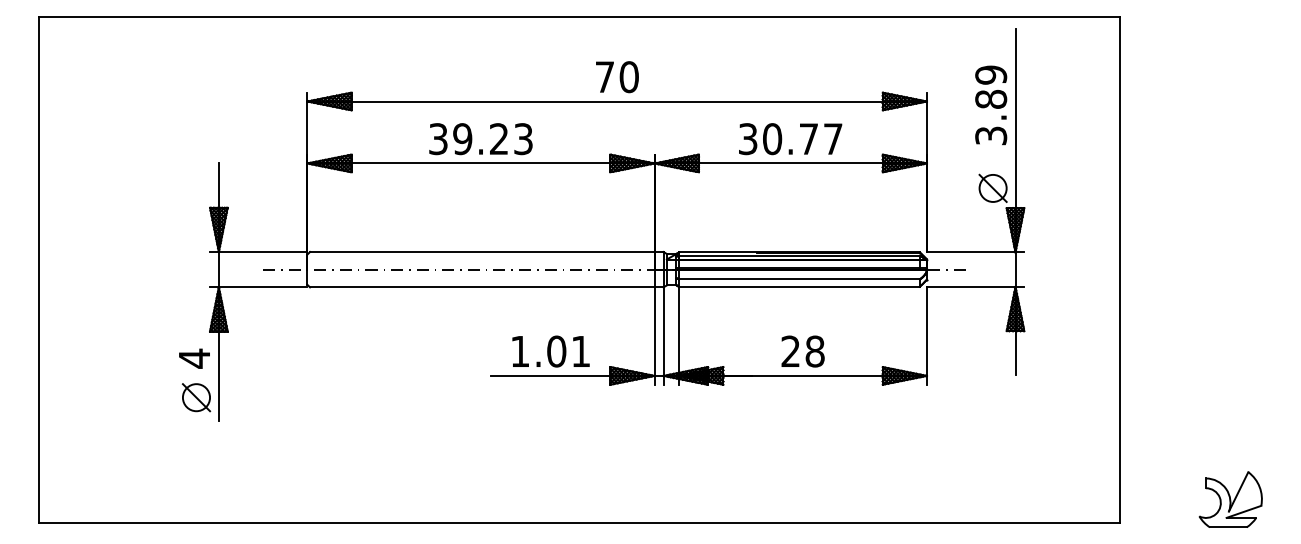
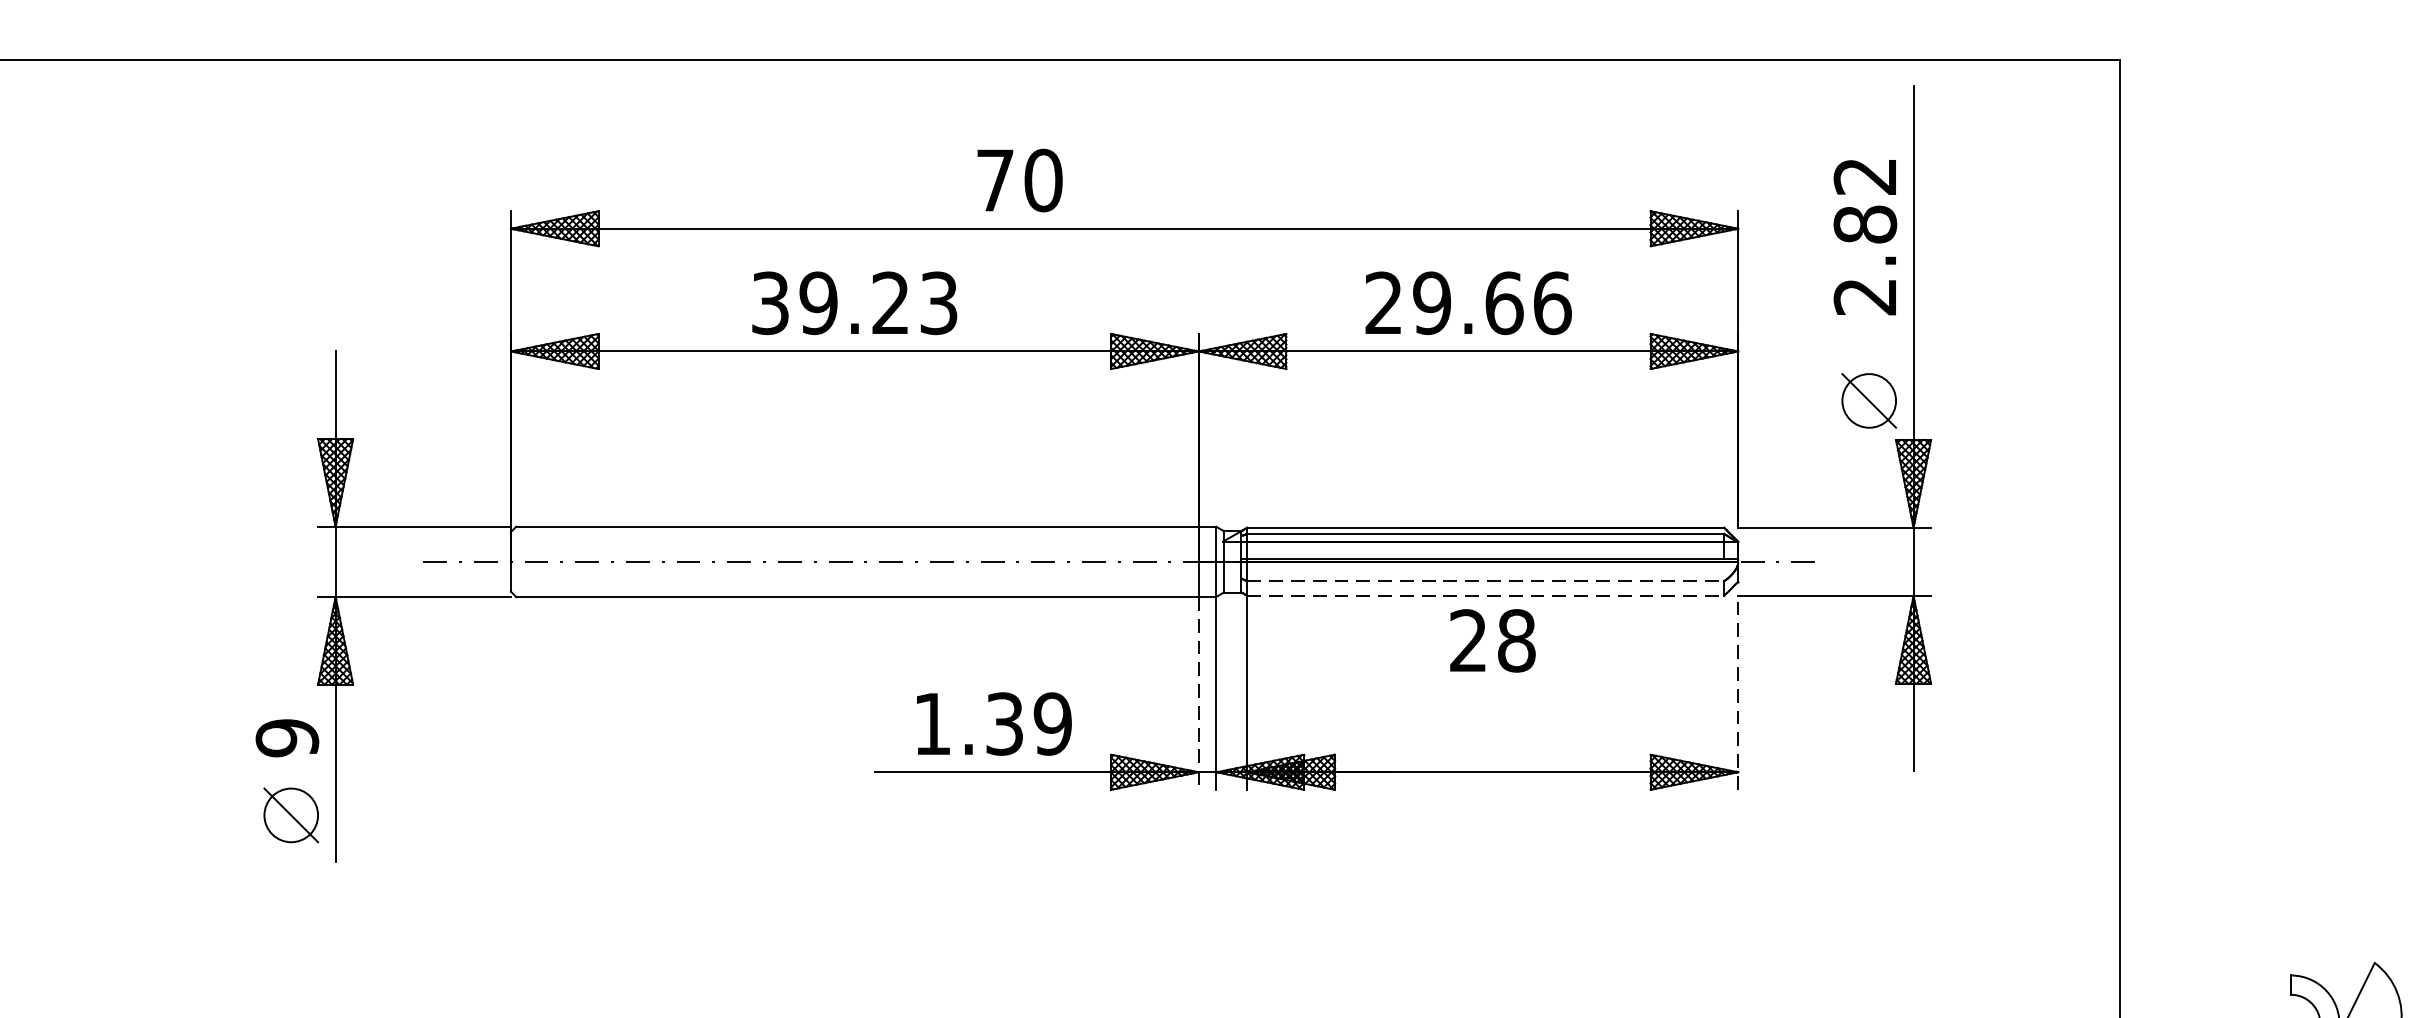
text: (617, 77) -> (1020, 181), moved
text: (991, 105) -> (1866, 236), 3.89 -> 2.82
text: (790, 139) -> (1467, 303), 30.77 -> 29.66
line: (800, 279) -> (1487, 581), solid -> dashed
line: (800, 286) -> (1487, 595), solid -> dashed
line: (927, 335) -> (1739, 692), solid -> dashed
line: (654, 336) -> (1198, 694), solid -> dashed
text: (568, 351) -> (1028, 723), 1.01 -> 1.39
text: (802, 351) -> (1491, 640), moved
text: (194, 358) -> (287, 737), 4 -> 9

